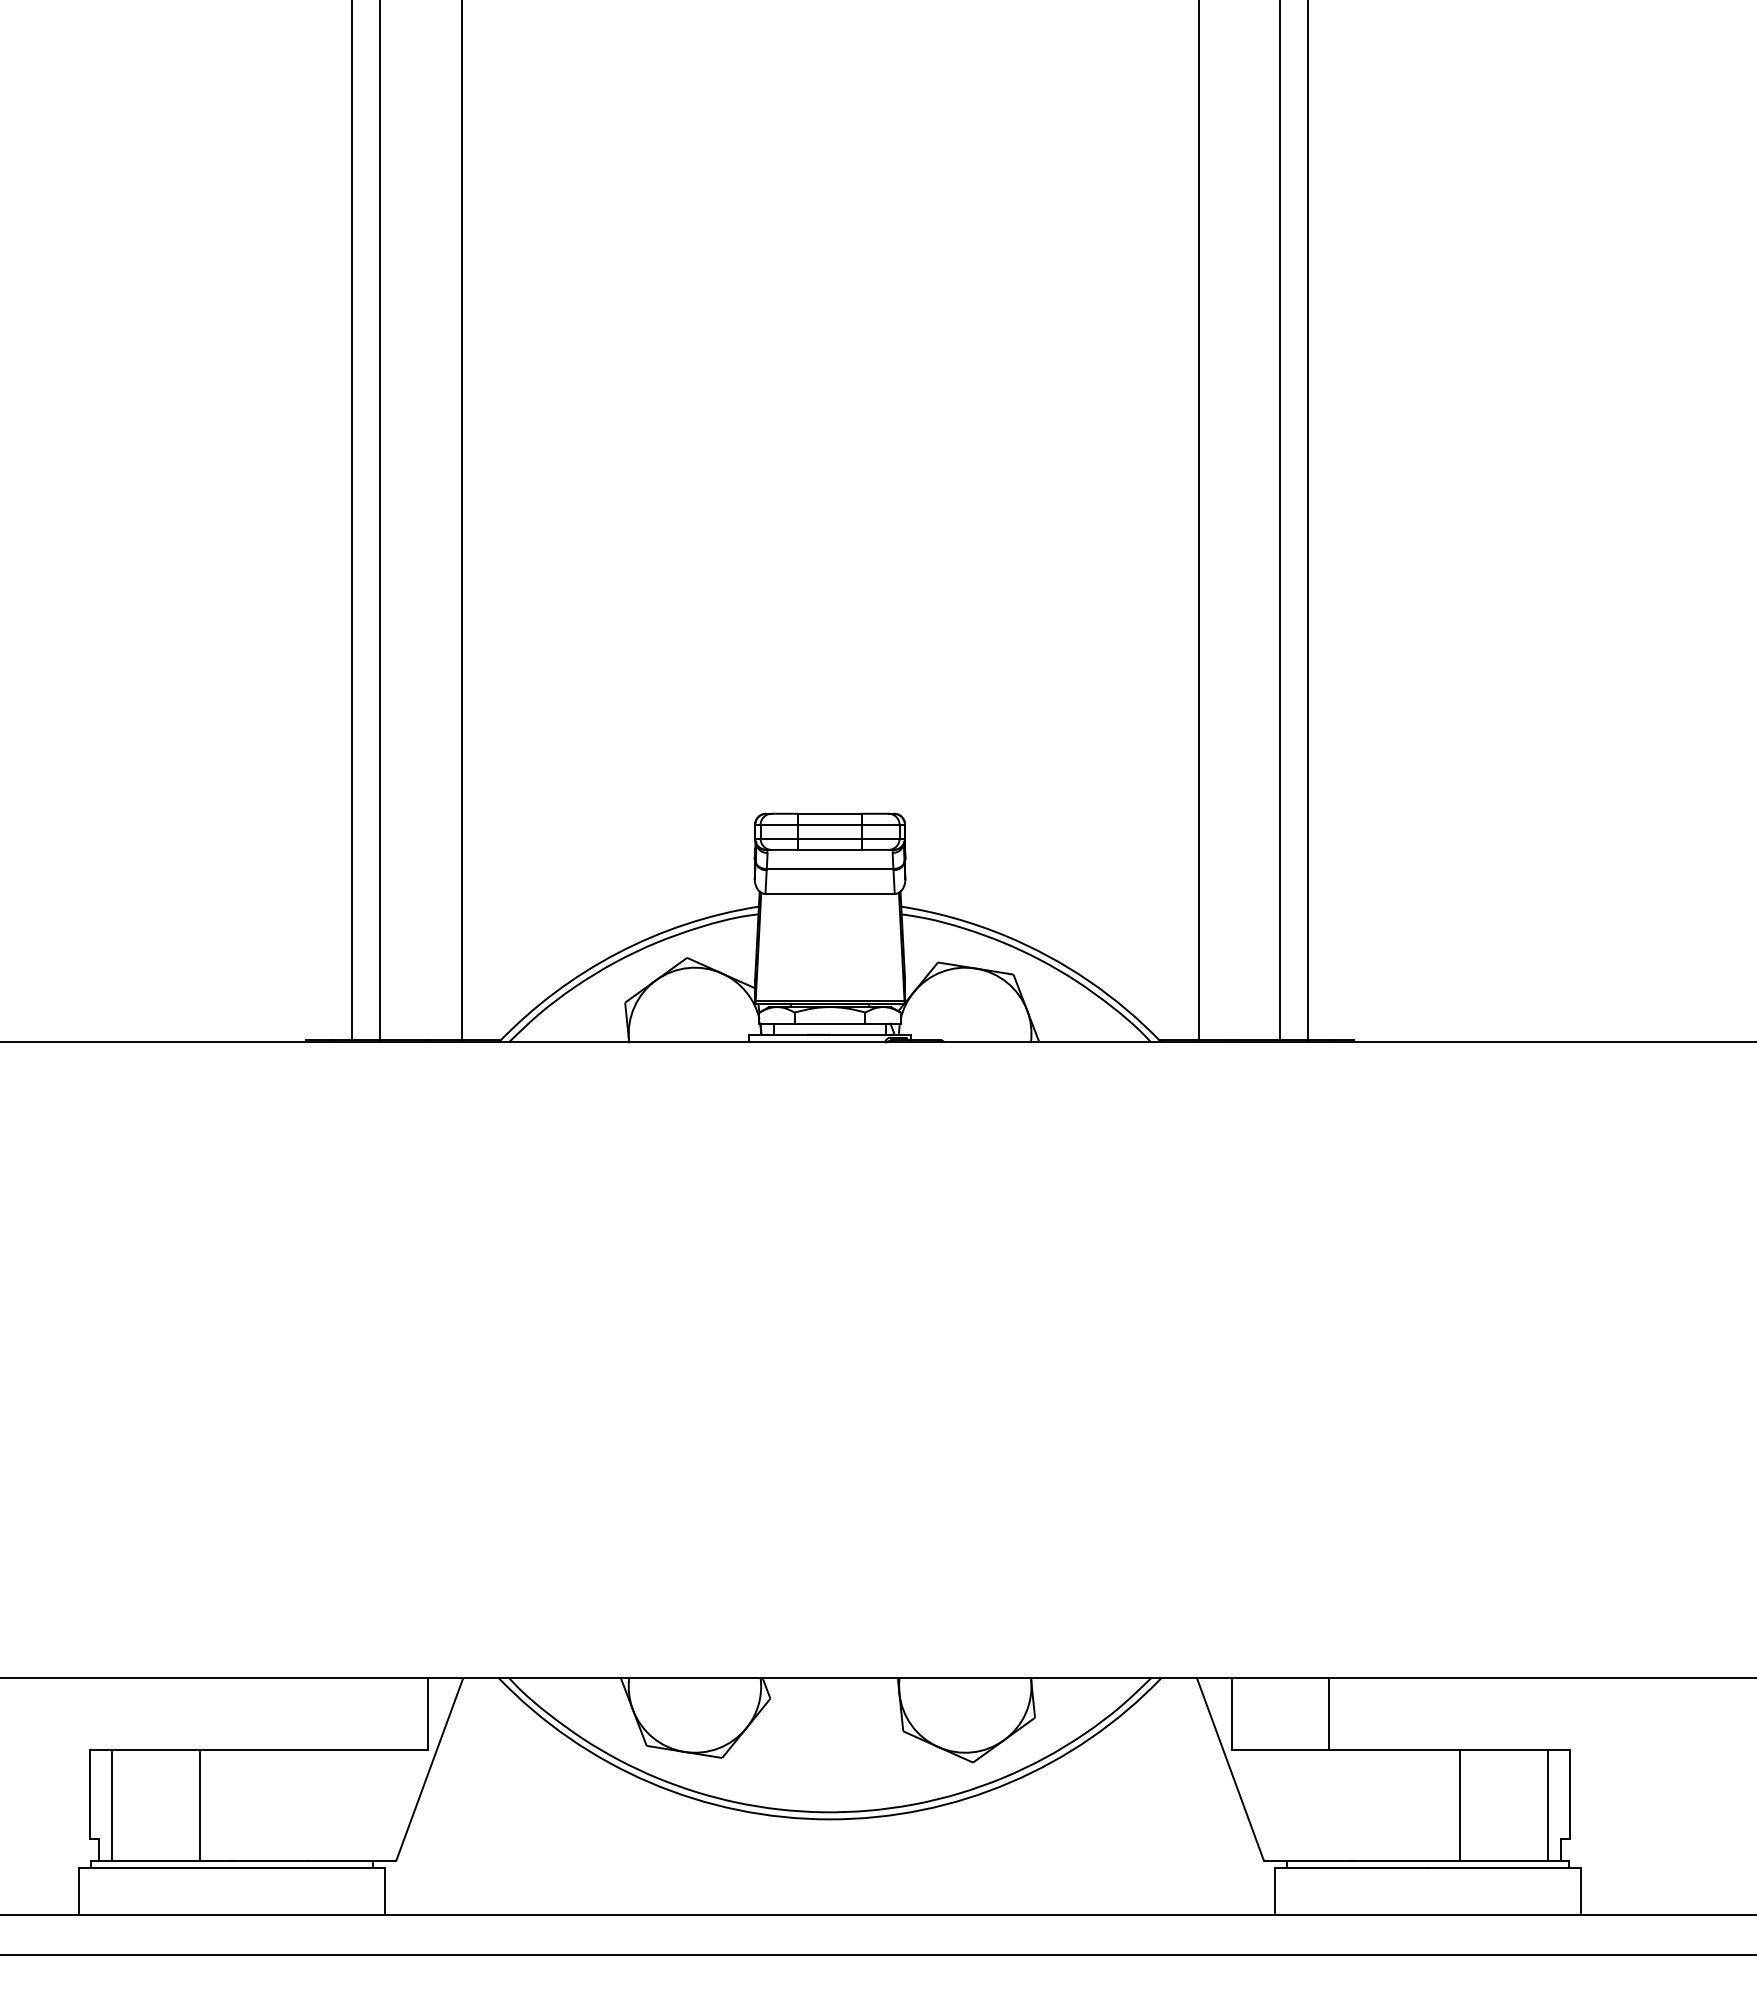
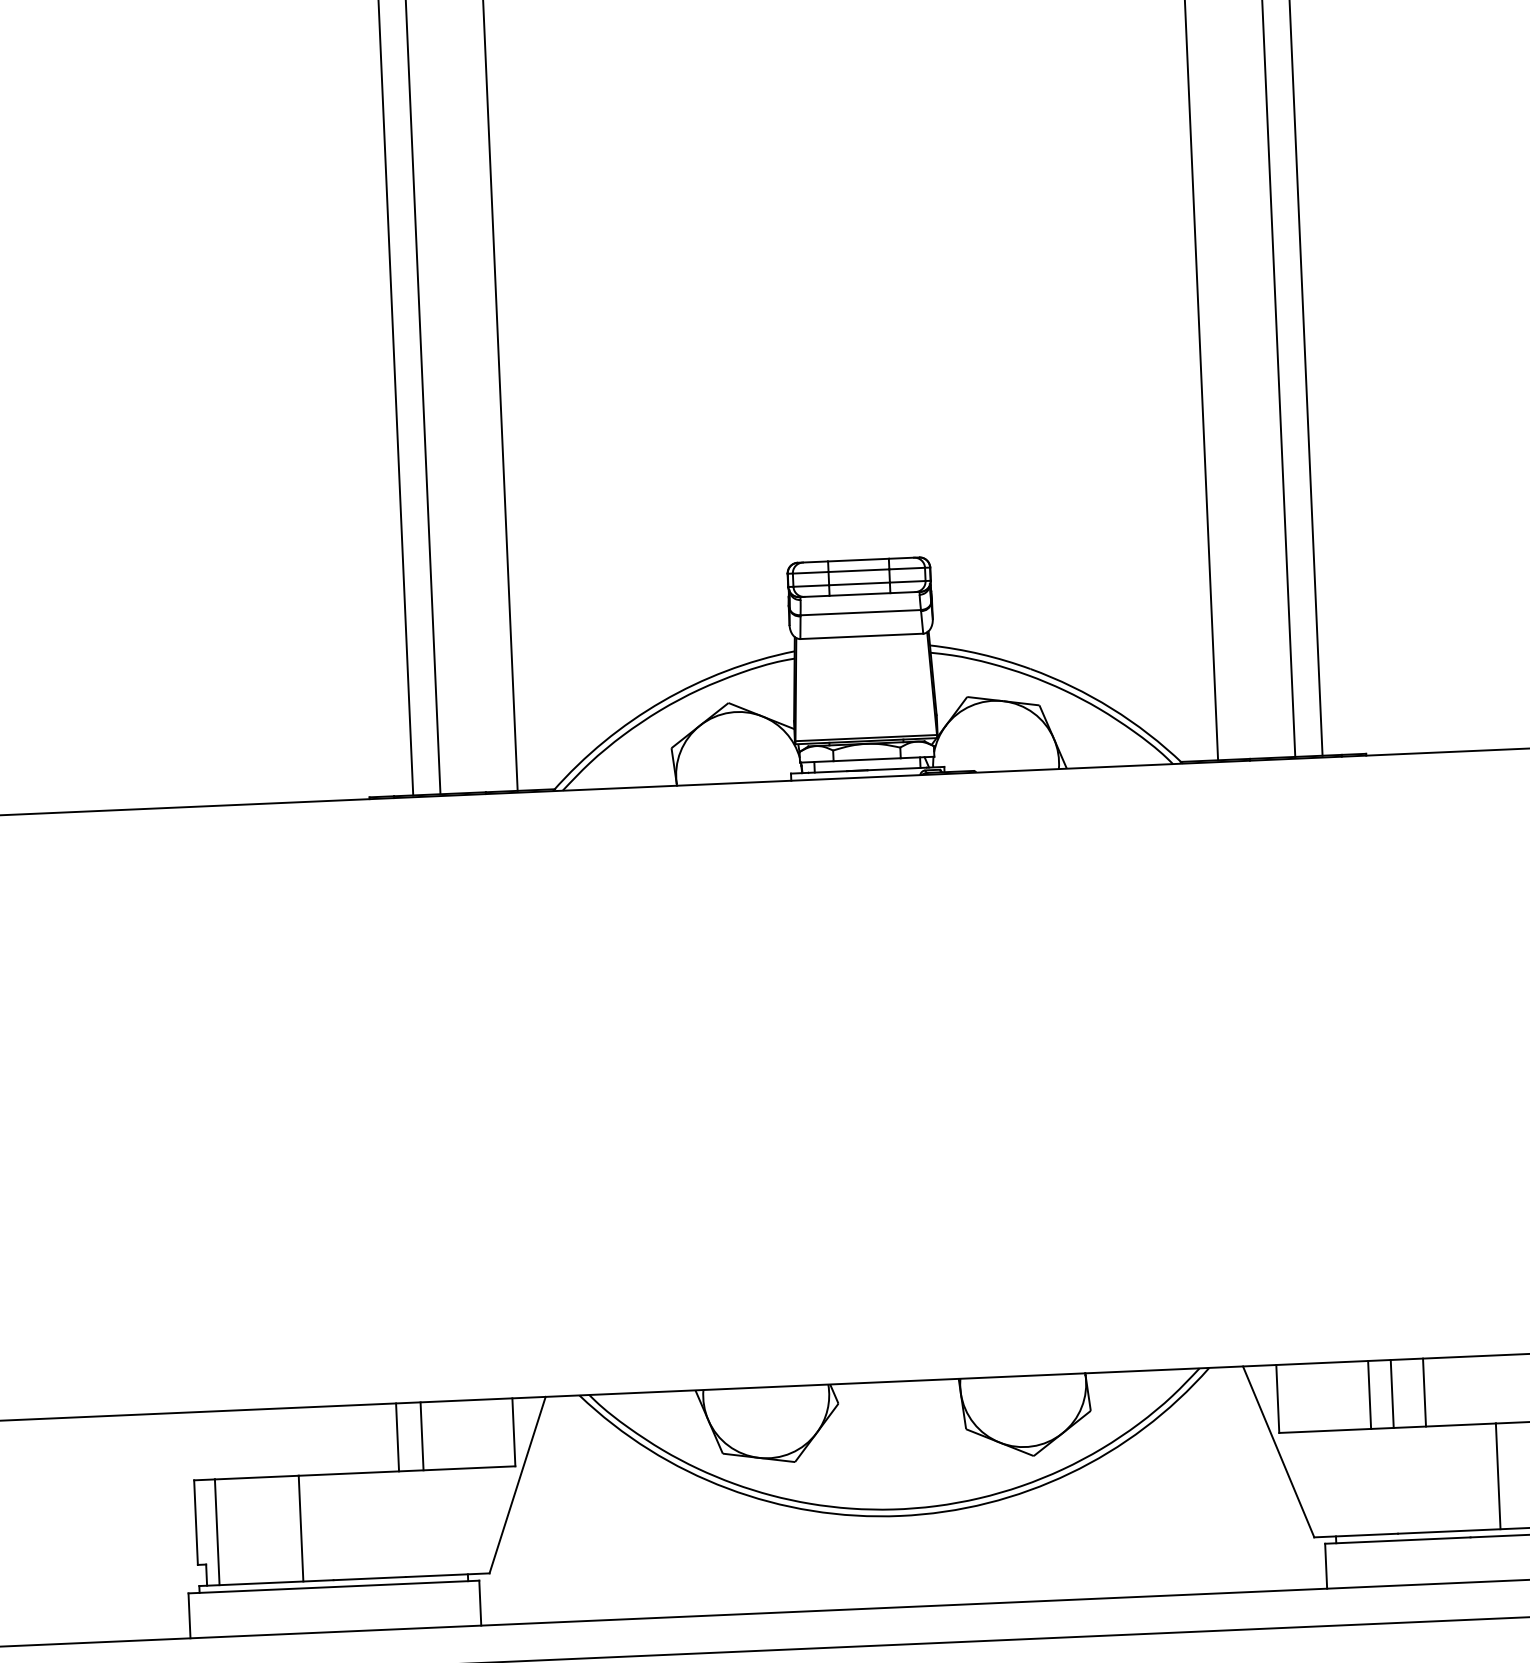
line: (305, 1713) -> (397, 1437), added
line: (331, 1713) -> (421, 1436), added
line: (1352, 1713) -> (1392, 1393), added
line: (1386, 1713) -> (1424, 1392), added

